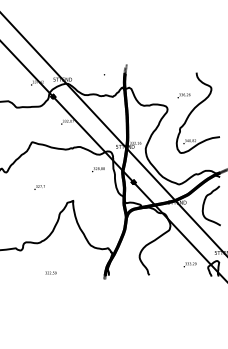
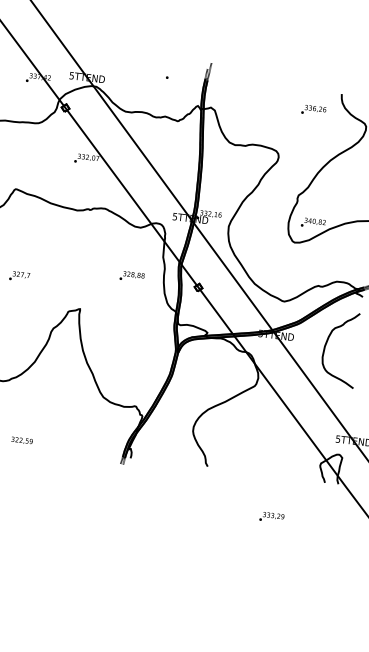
text: (183, 95) -> (312, 109), moved
text: (98, 169) -> (132, 276), moved
text: (189, 264) -> (270, 516), moved

